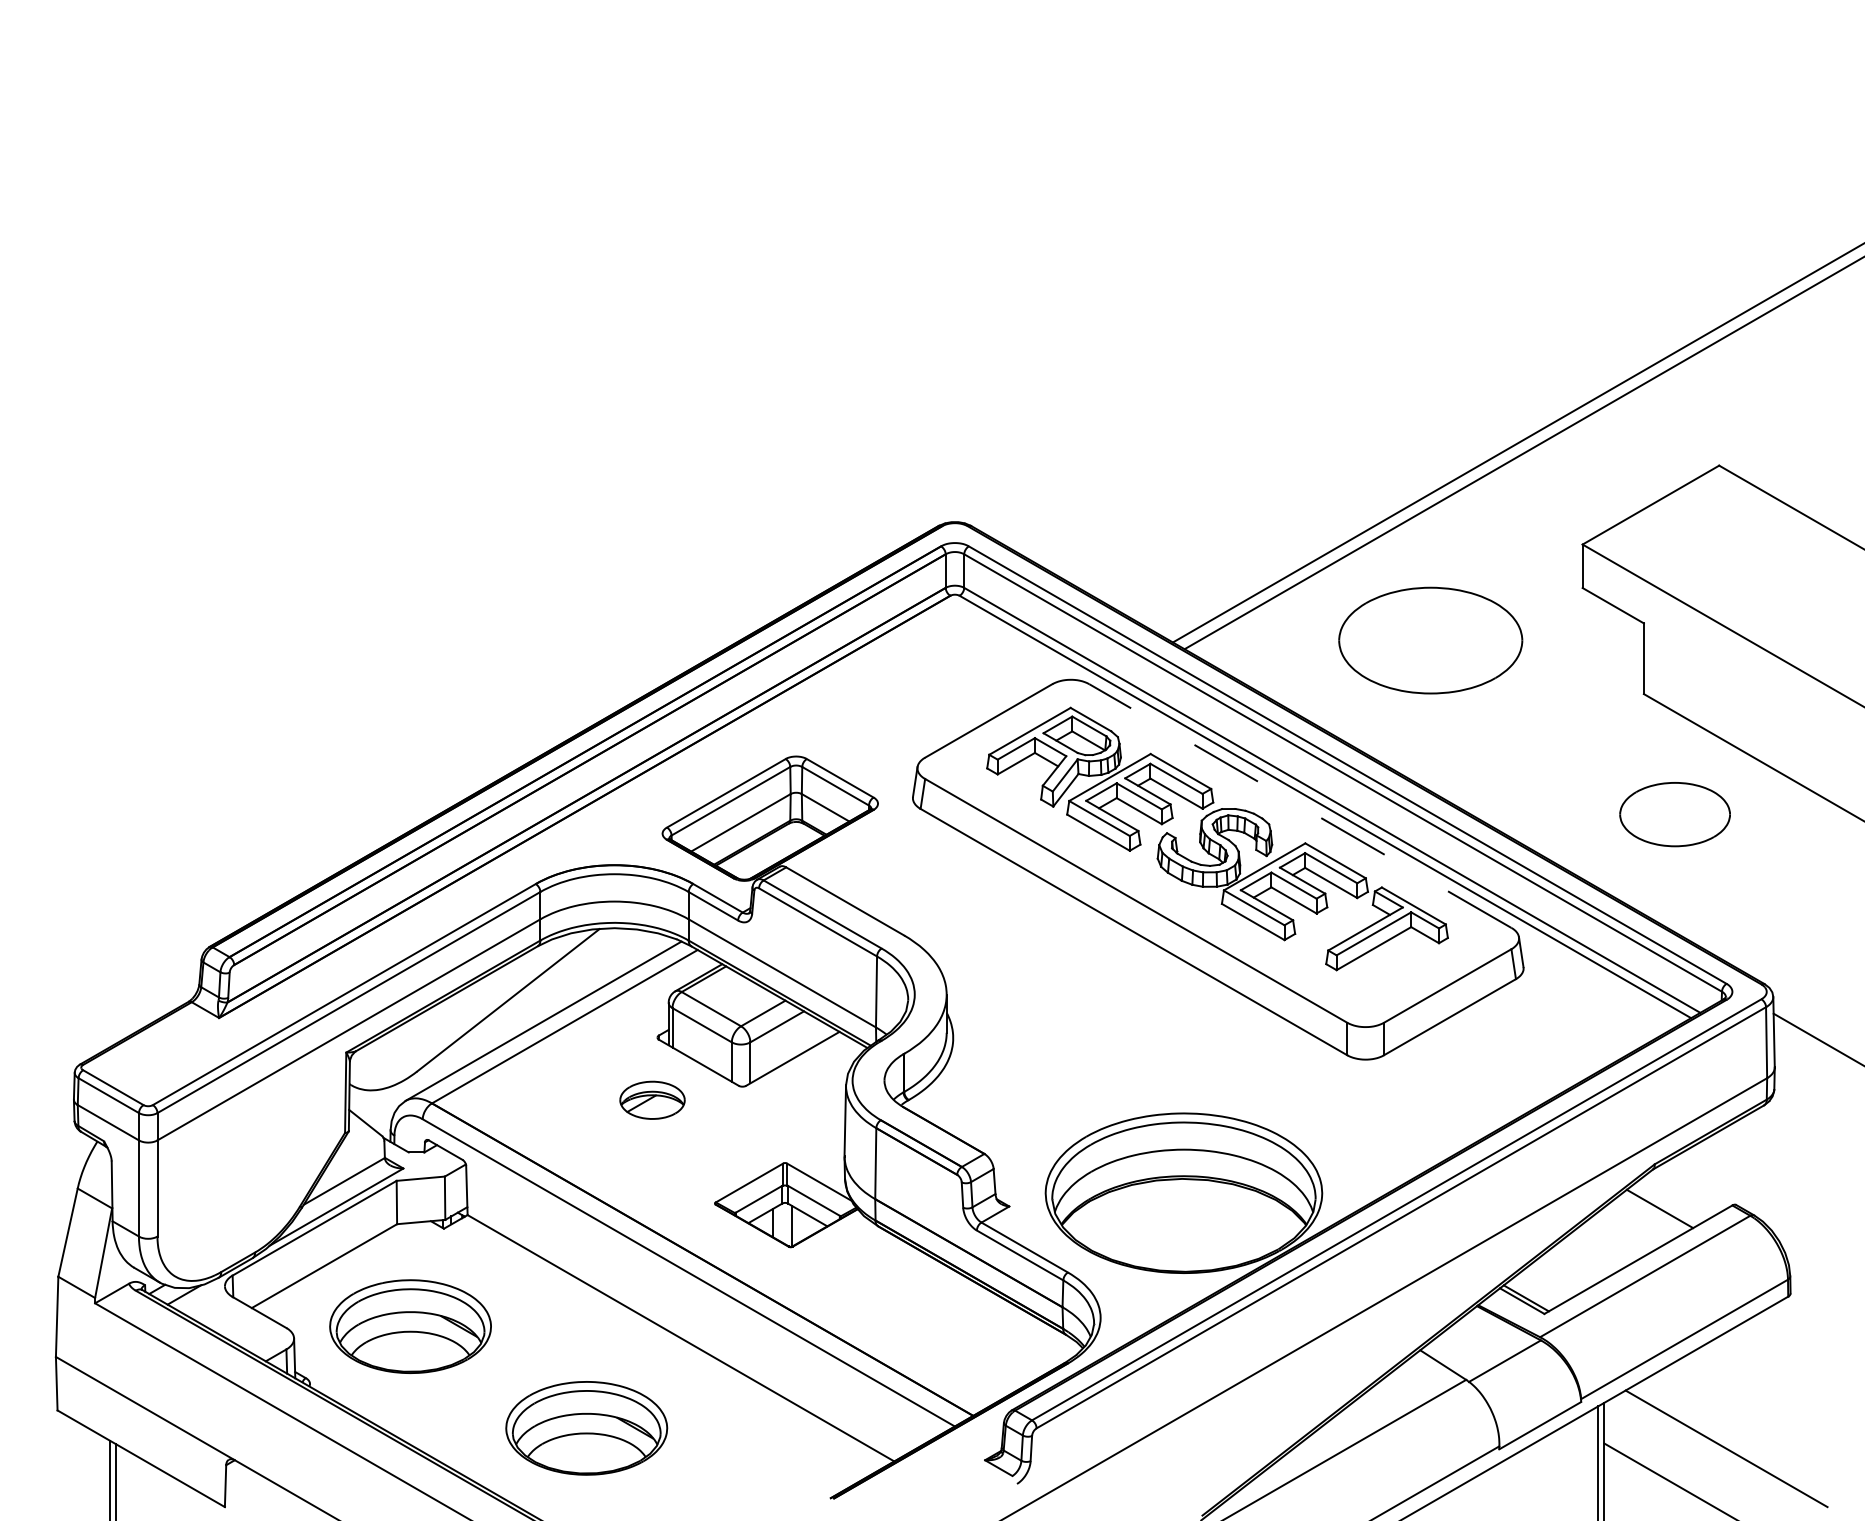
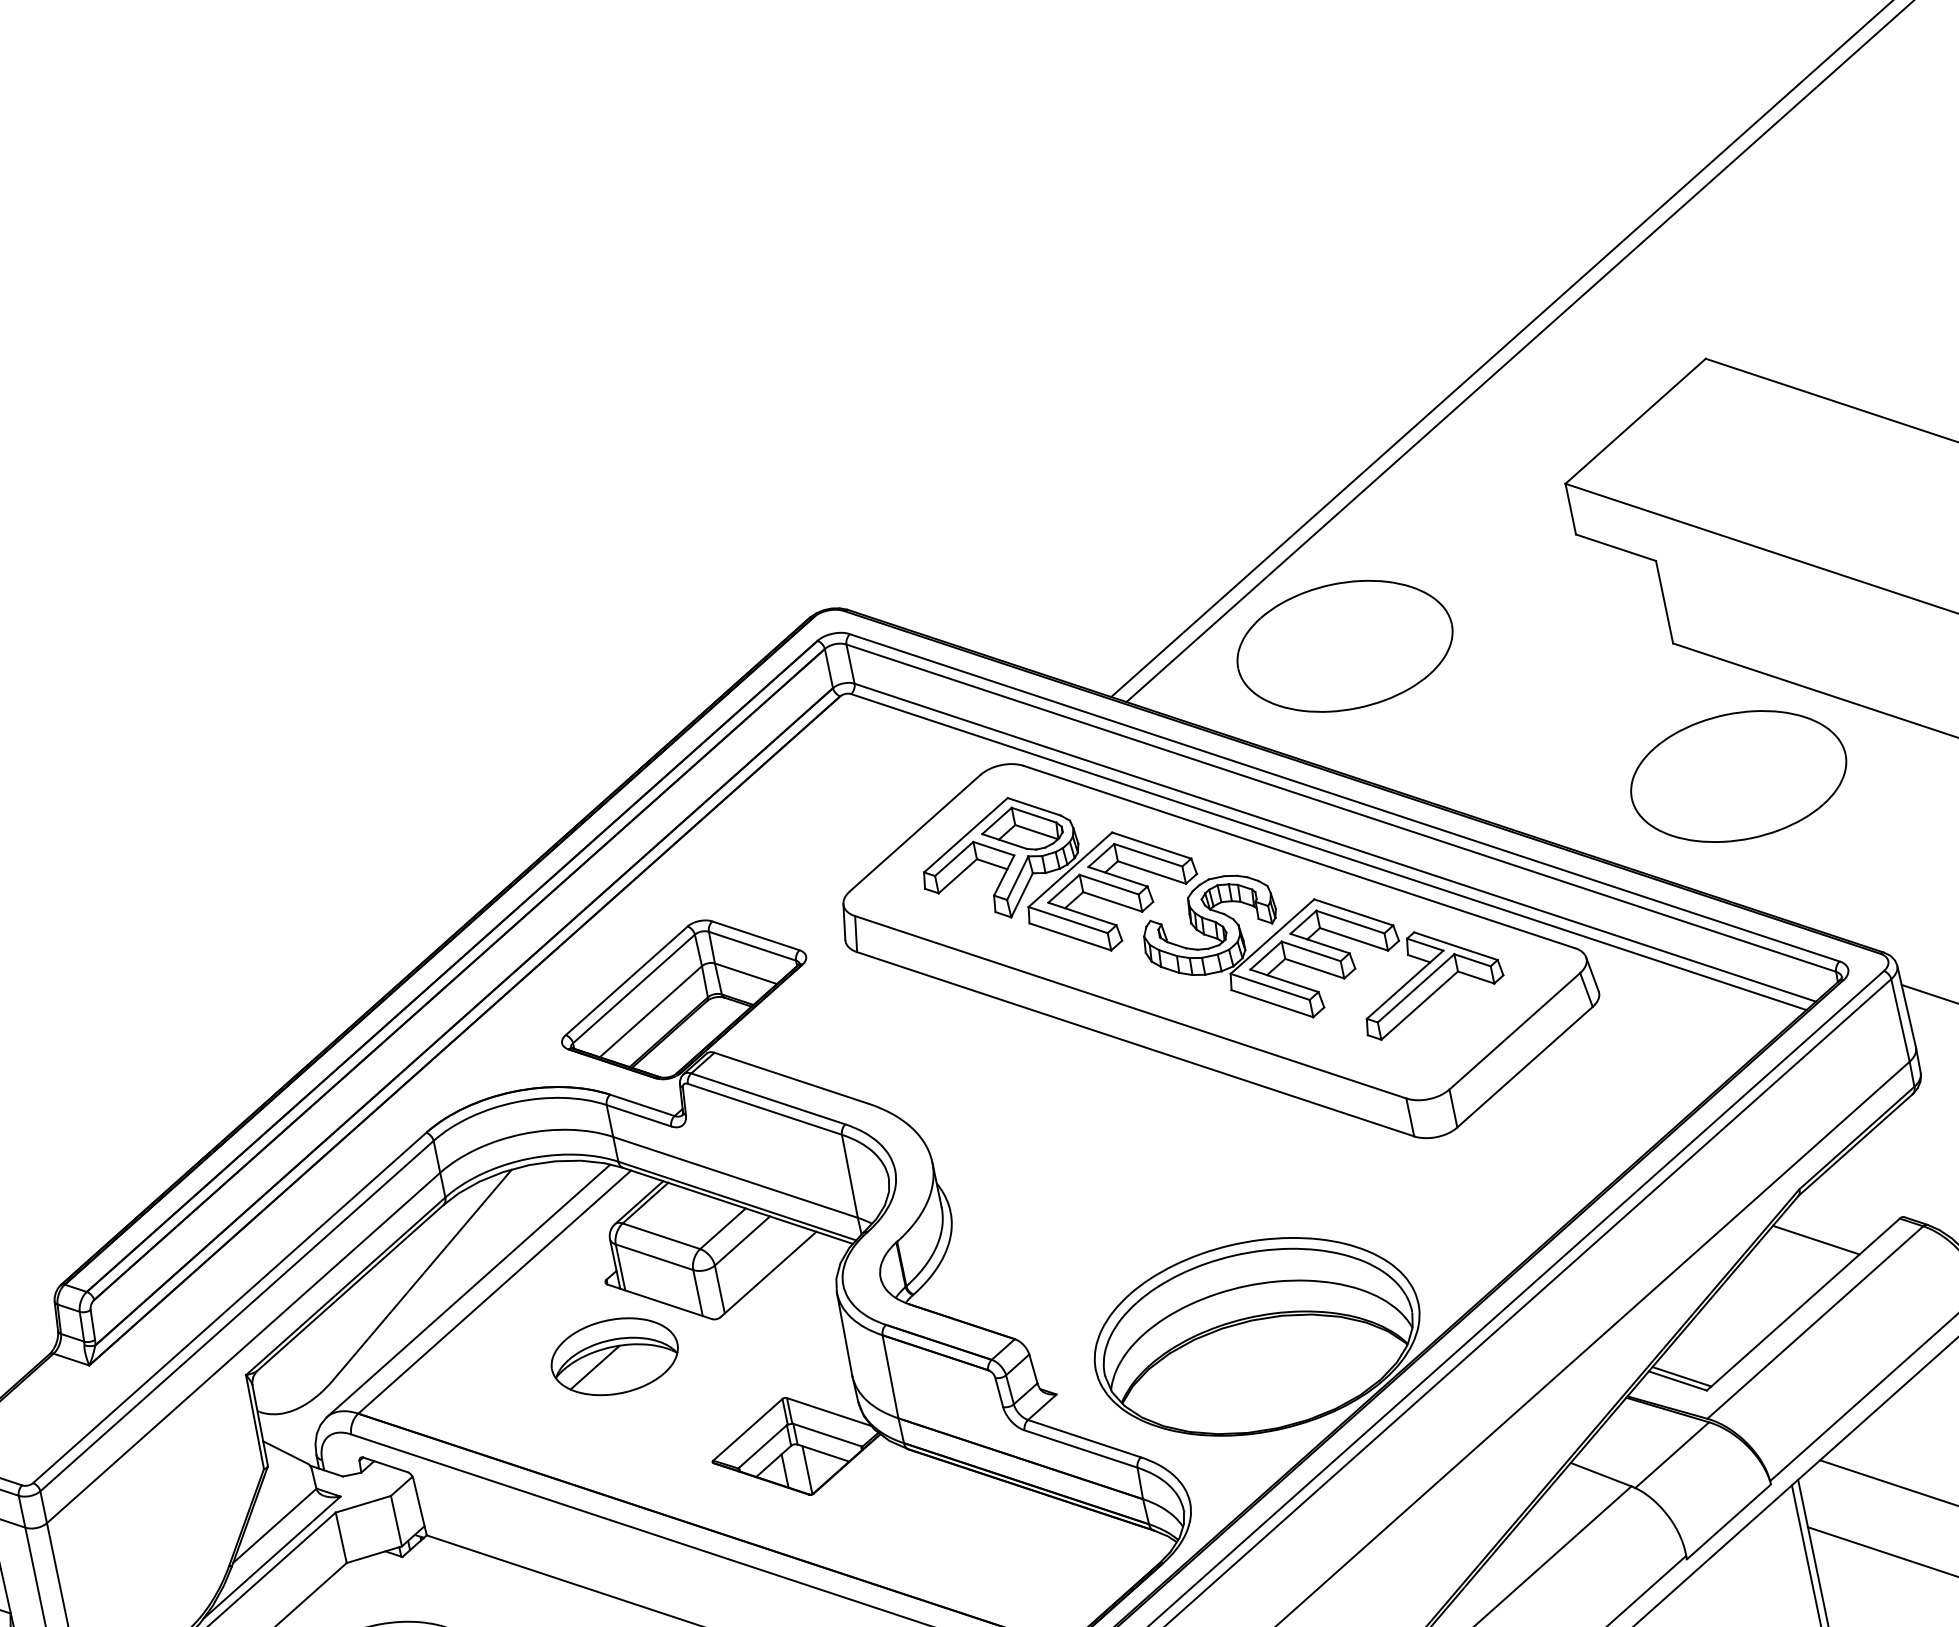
part: (1430, 640) -> (1344, 646), moved
line: (1300, 806) -> (1299, 857), dashed -> solid
part: (1674, 814) -> (1737, 776), size x1.67
part: (652, 1100) -> (614, 1357), size x1.67

